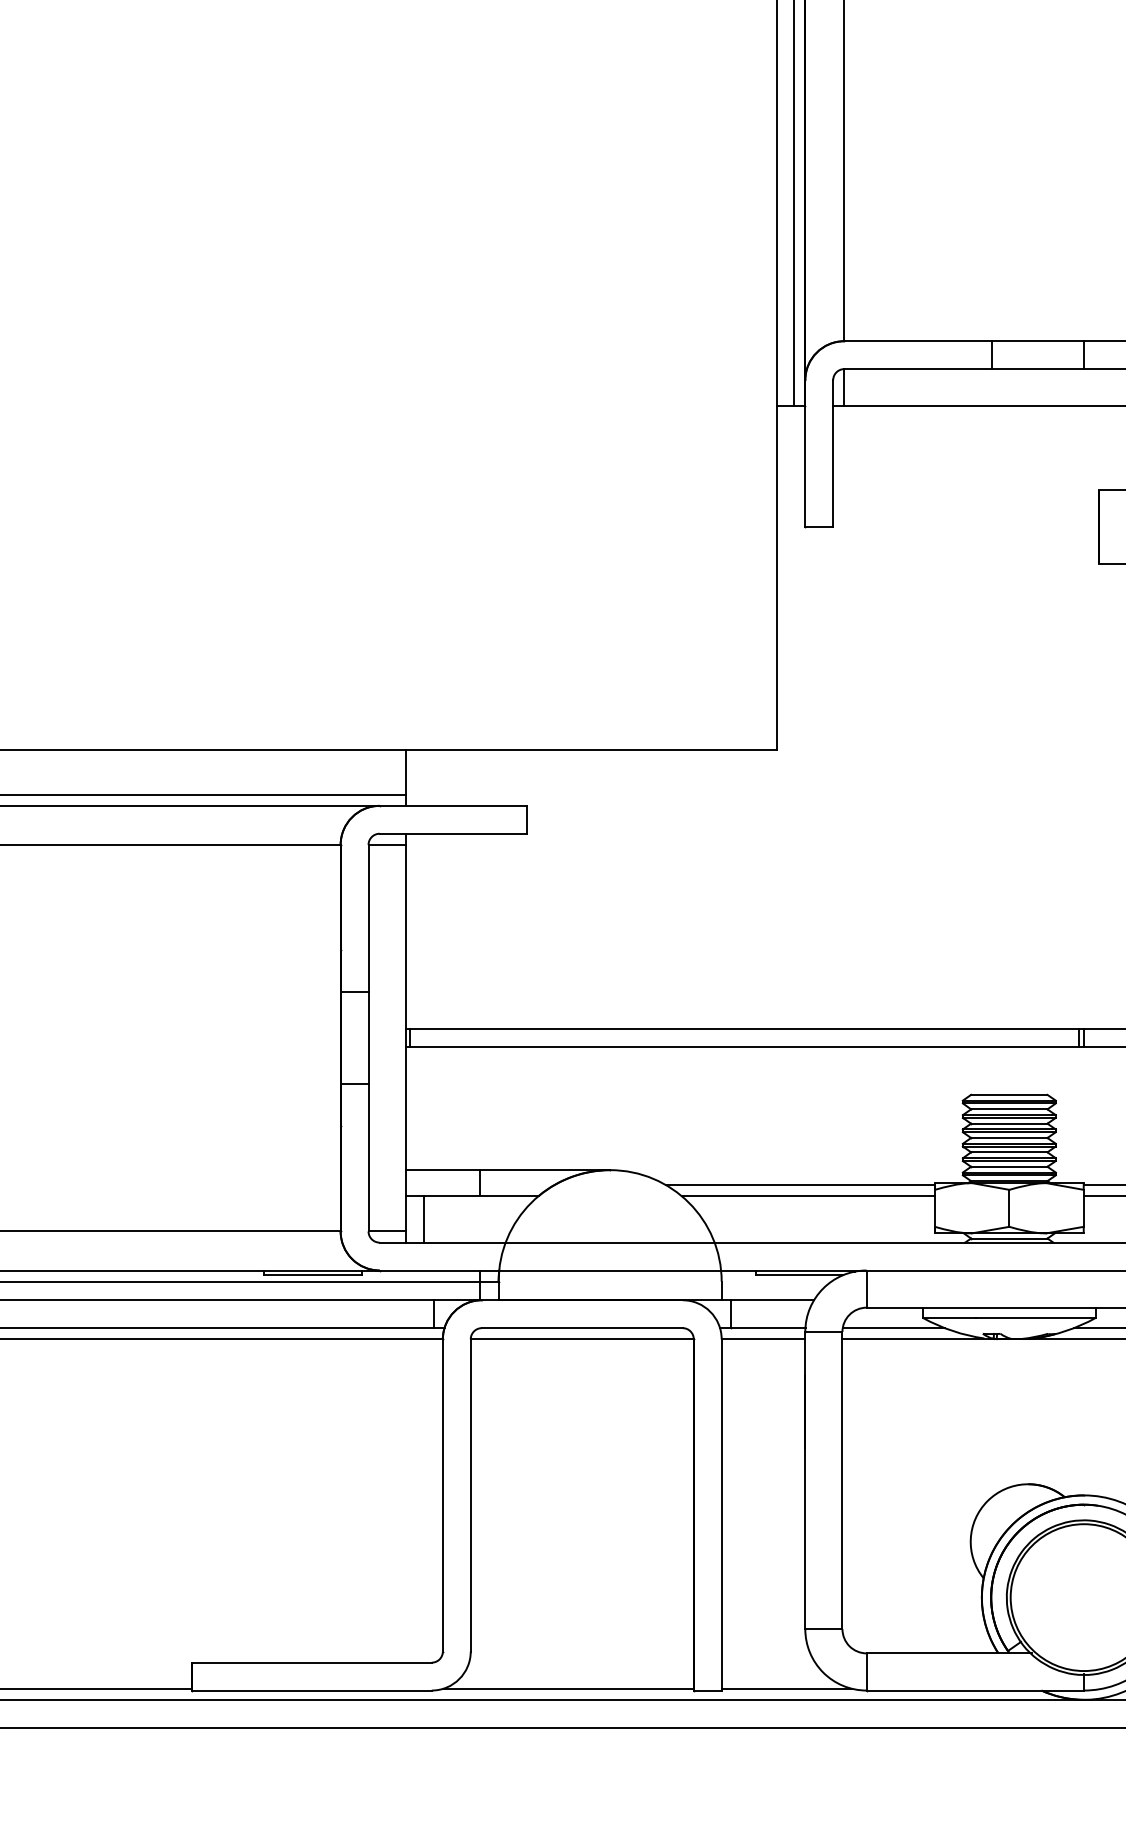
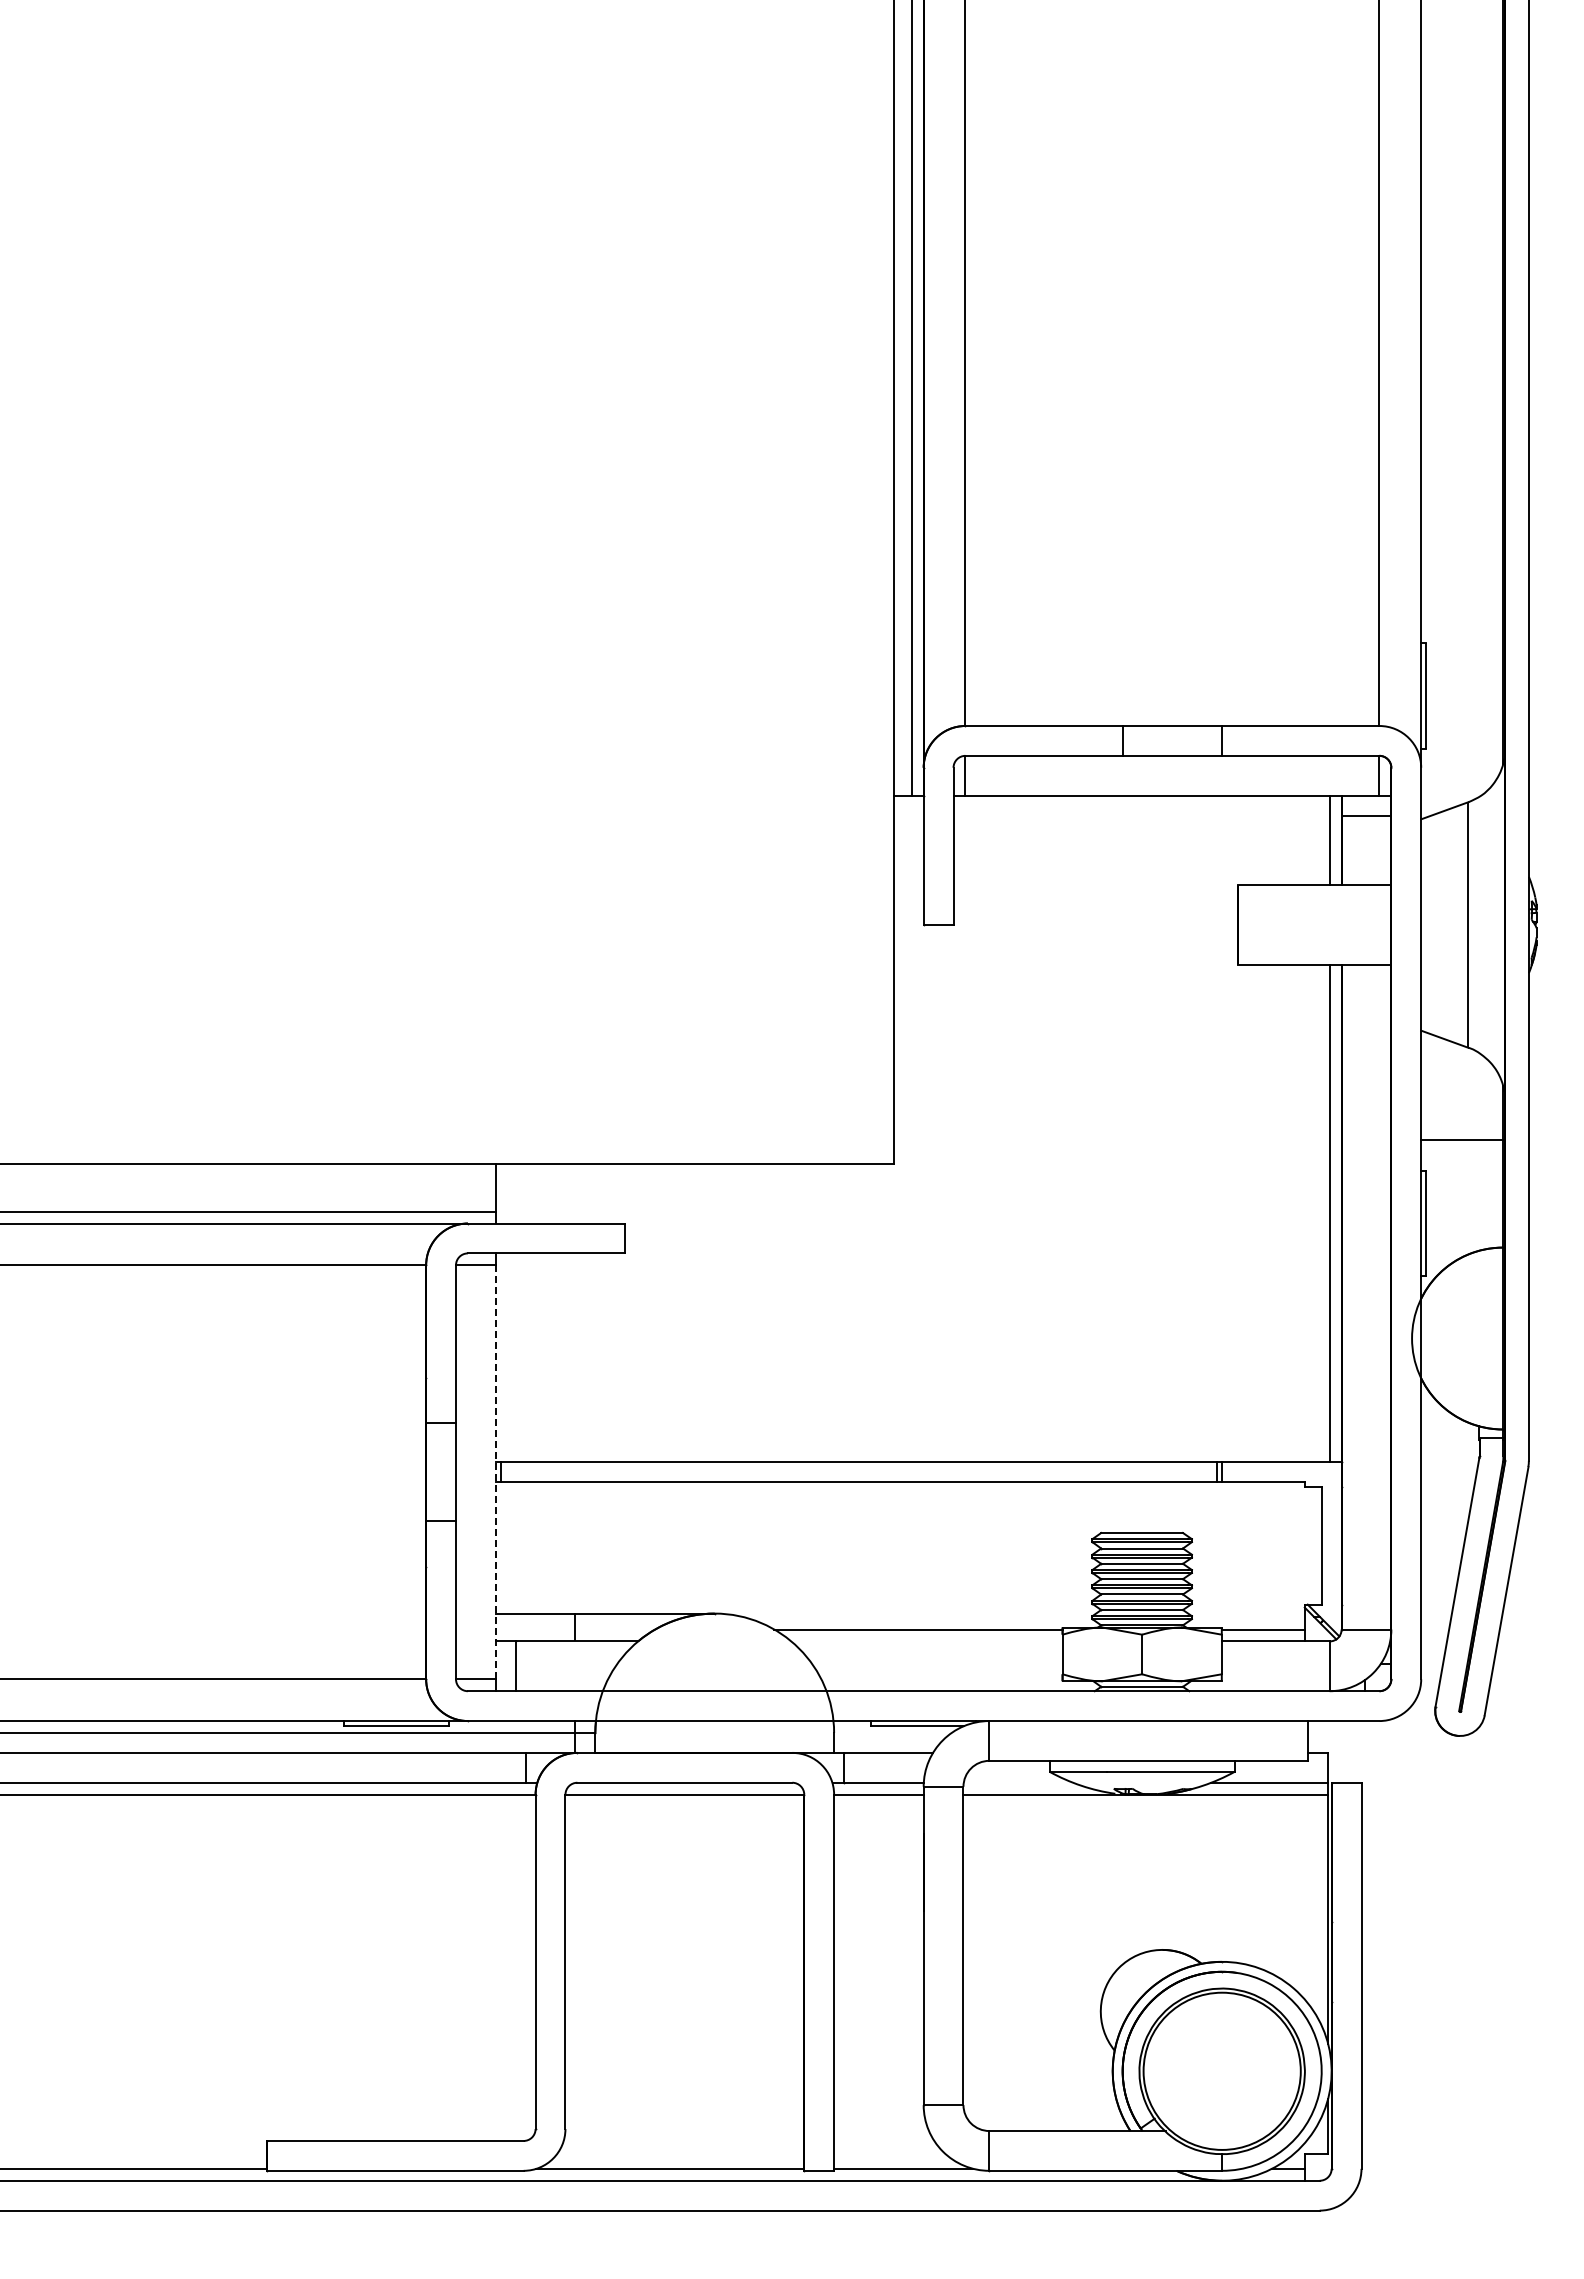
line: (405, 1038) -> (495, 1472), solid -> dashed
line: (807, 1196) -> (926, 1641), removed
line: (892, 1327) -> (1017, 1782), removed

